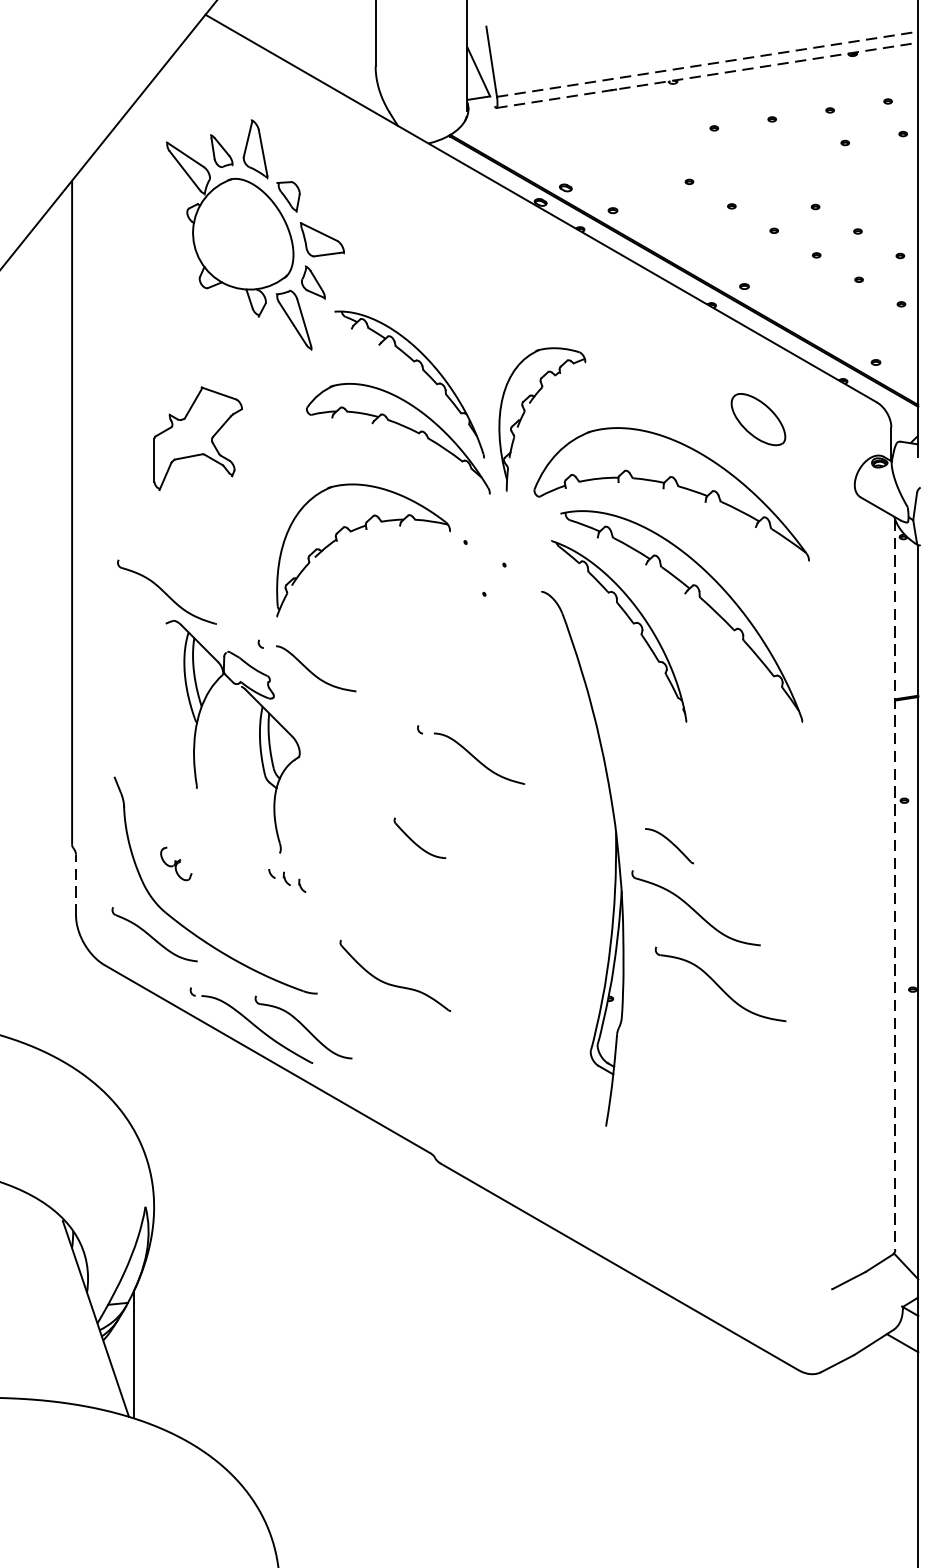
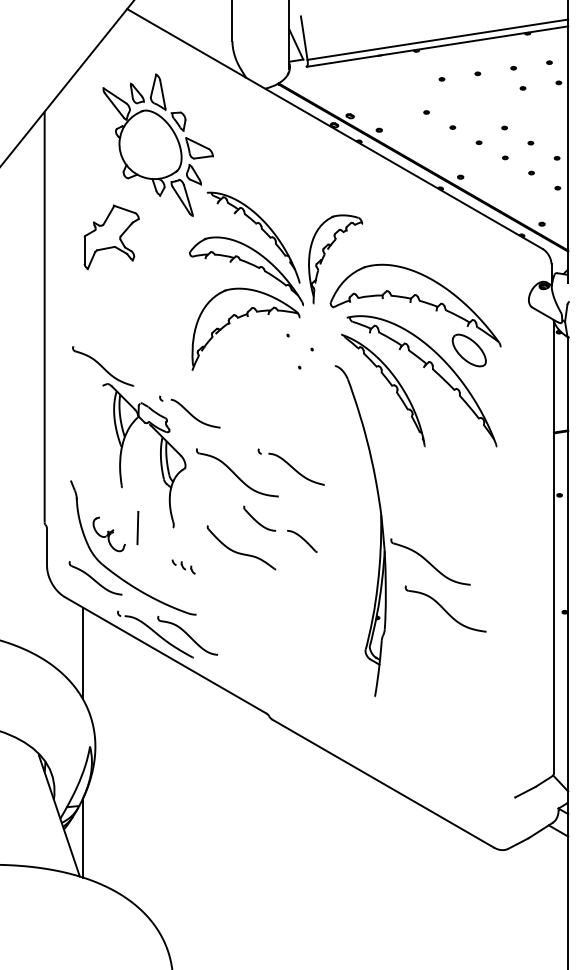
line: (707, 63) -> (437, 39), dashed -> solid
line: (708, 75) -> (438, 46), dashed -> solid
part: (757, 419) -> (468, 350), moved
part: (197, 438) -> (111, 237), moved
part: (366, 531) -> (247, 317), moved
part: (383, 763) -> (237, 472), added
part: (669, 846) -> (302, 541), moved
line: (222, 854) -> (137, 528), added
part: (175, 864) -> (108, 534), size x1.67
part: (286, 880) -> (183, 566), moved
line: (76, 885) -> (47, 547), dashed -> solid
line: (894, 885) -> (553, 547), dashed -> solid
part: (395, 975) -> (241, 547), moved
line: (133, 1056) -> (82, 653), added

